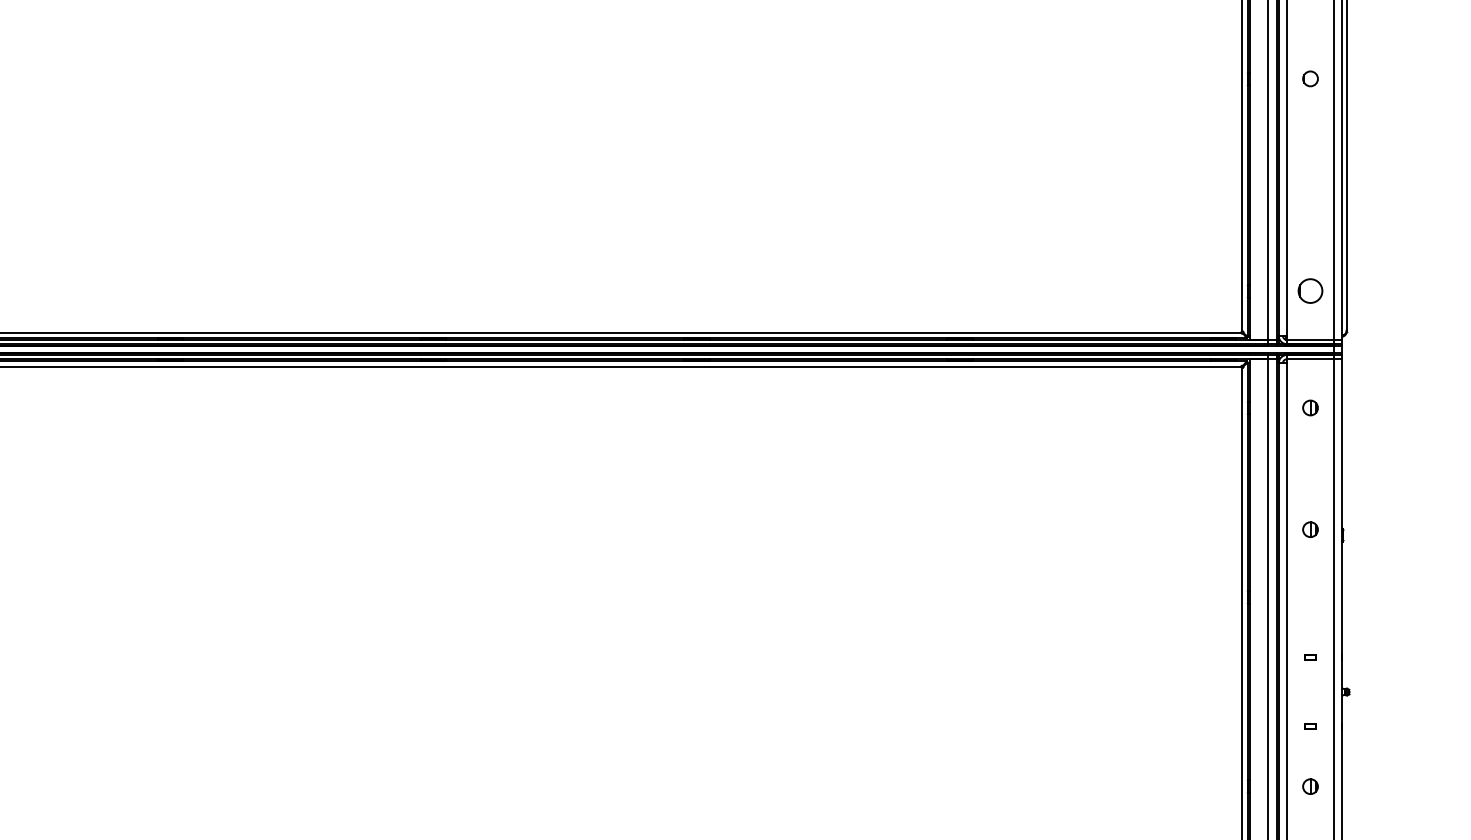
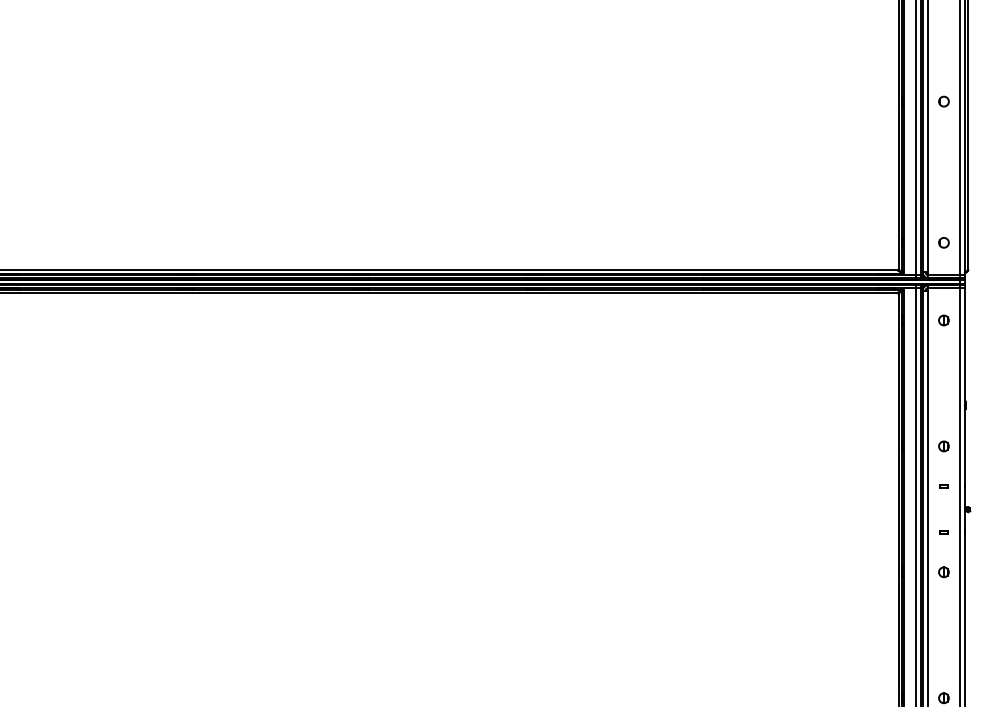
circle: (1309, 290) -> (943, 242), size x0.62
part: (1309, 529) -> (943, 446), moved

